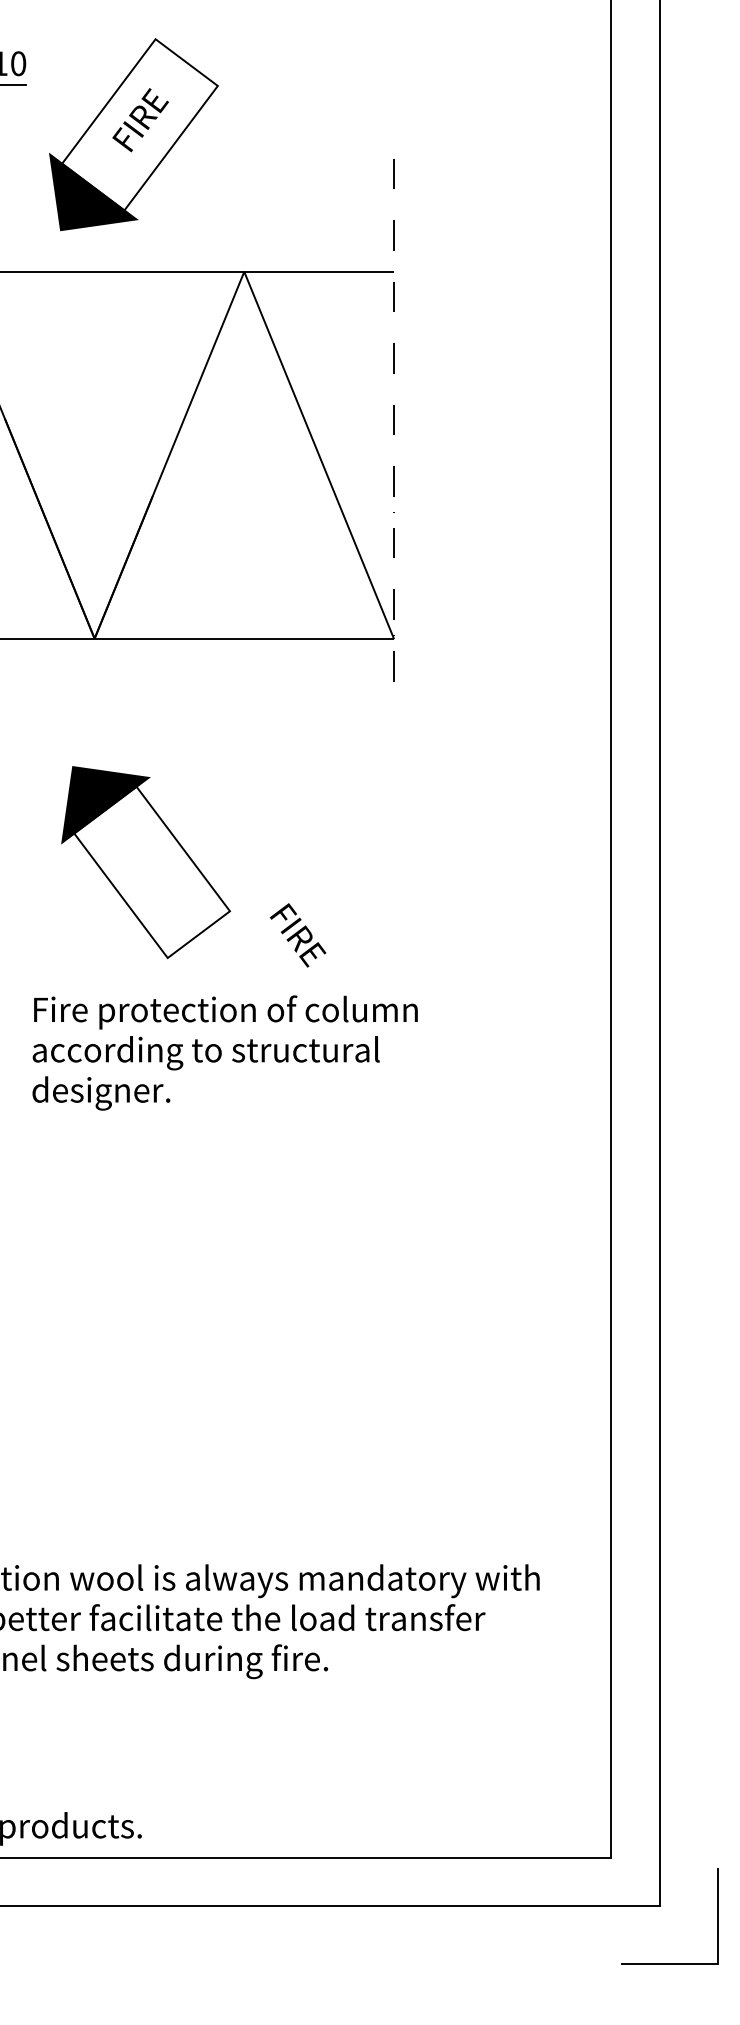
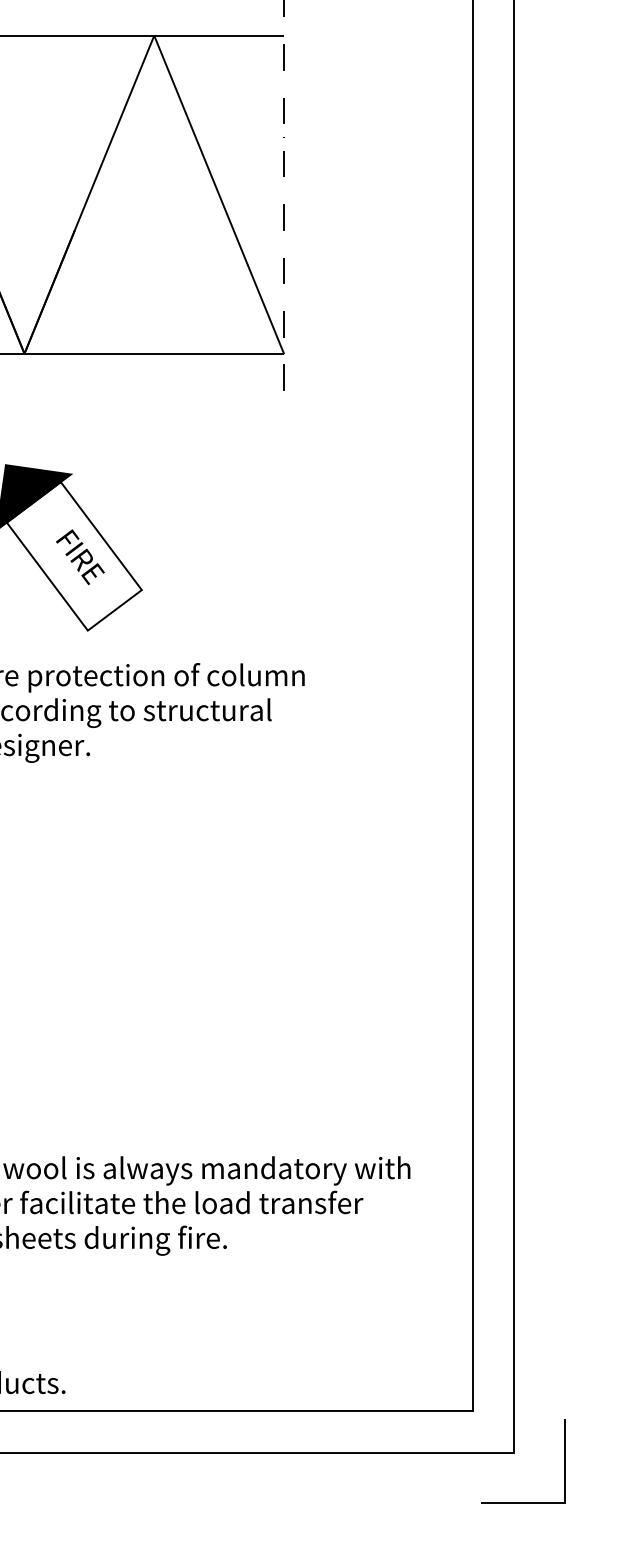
text: (298, 935) -> (80, 557), moved

